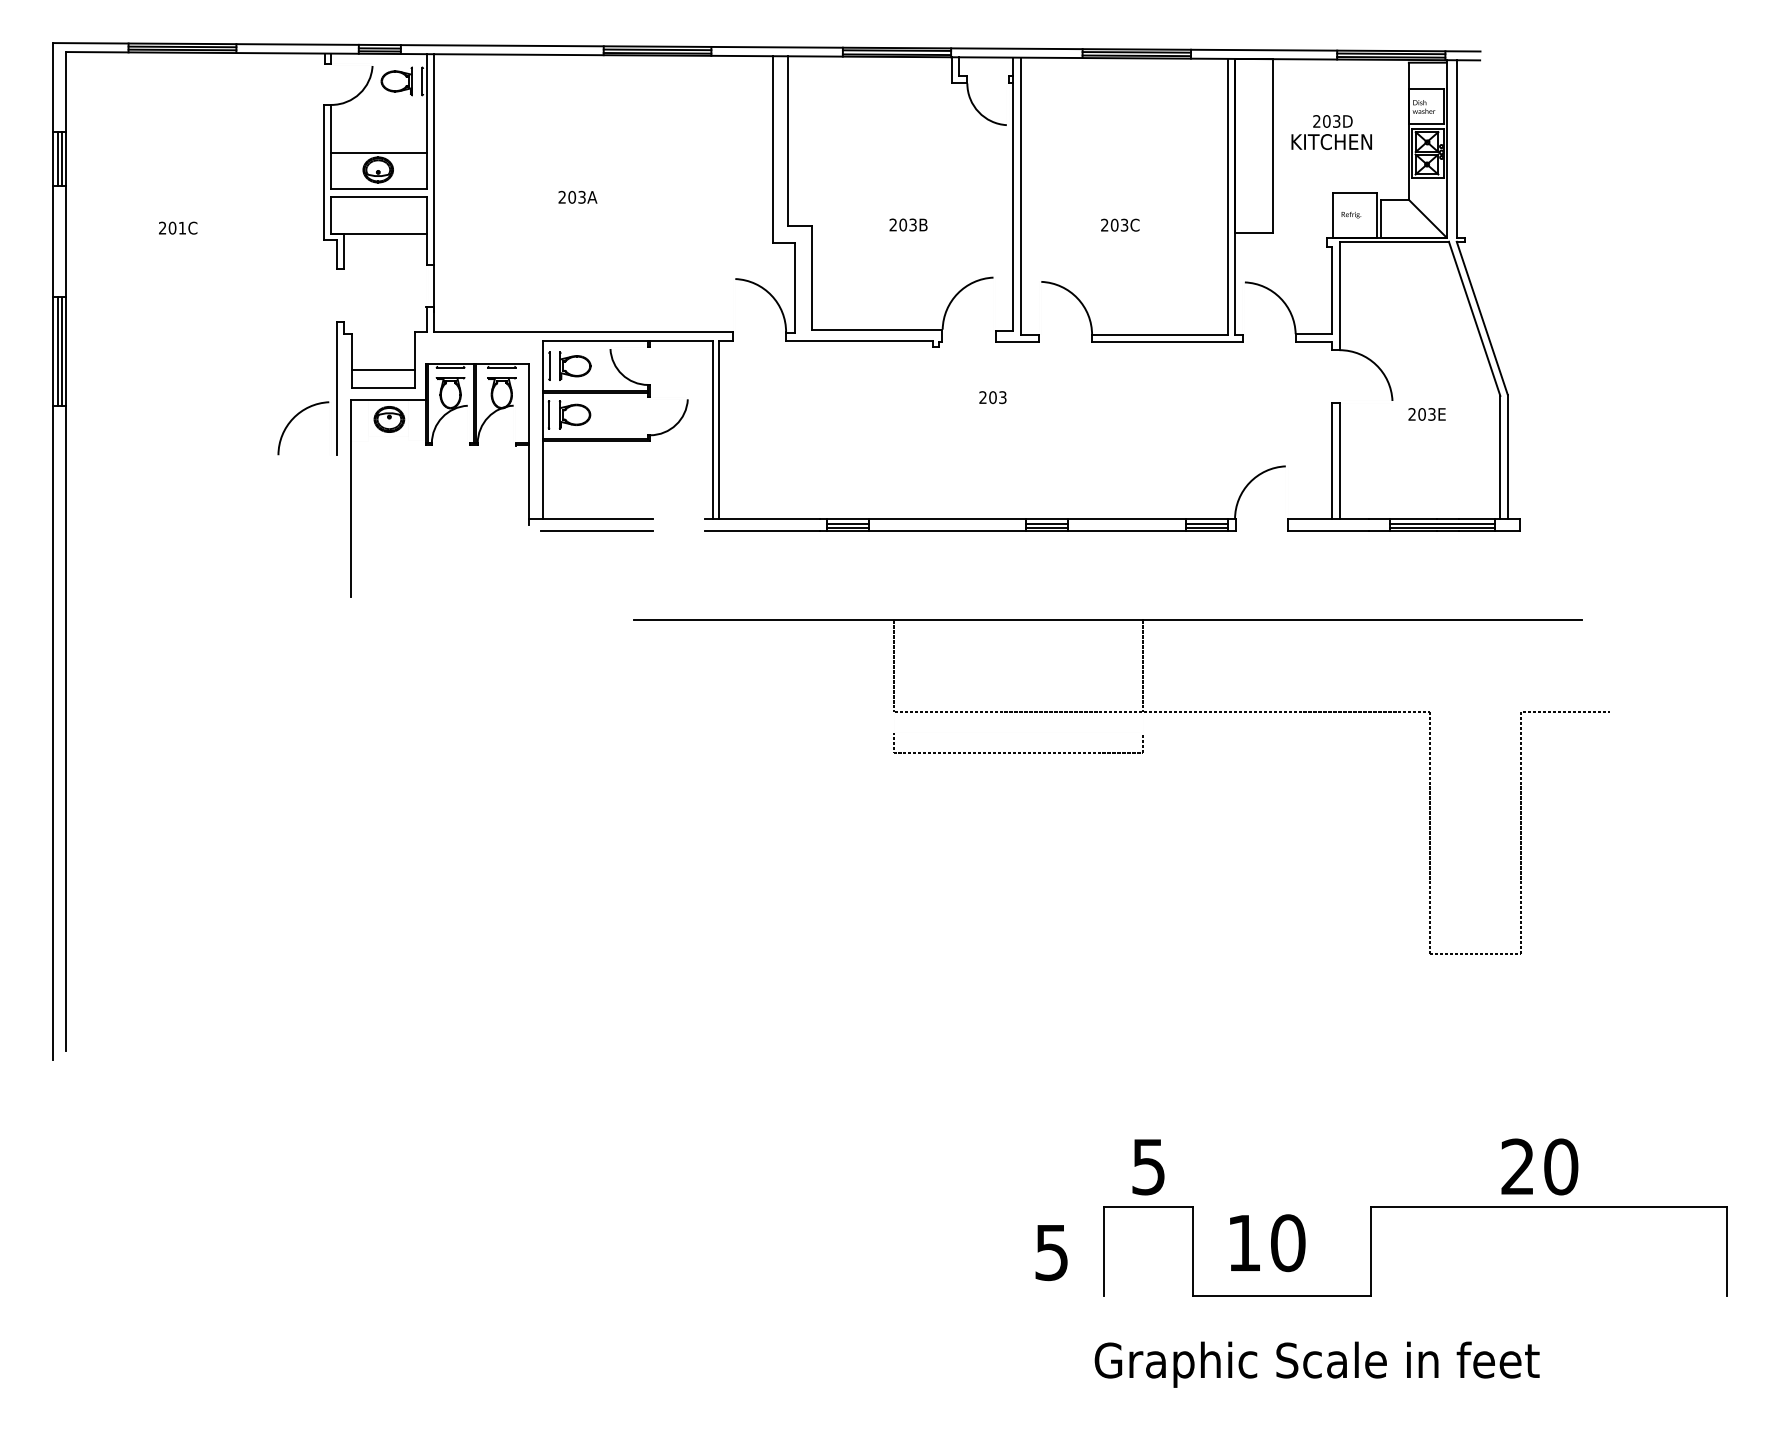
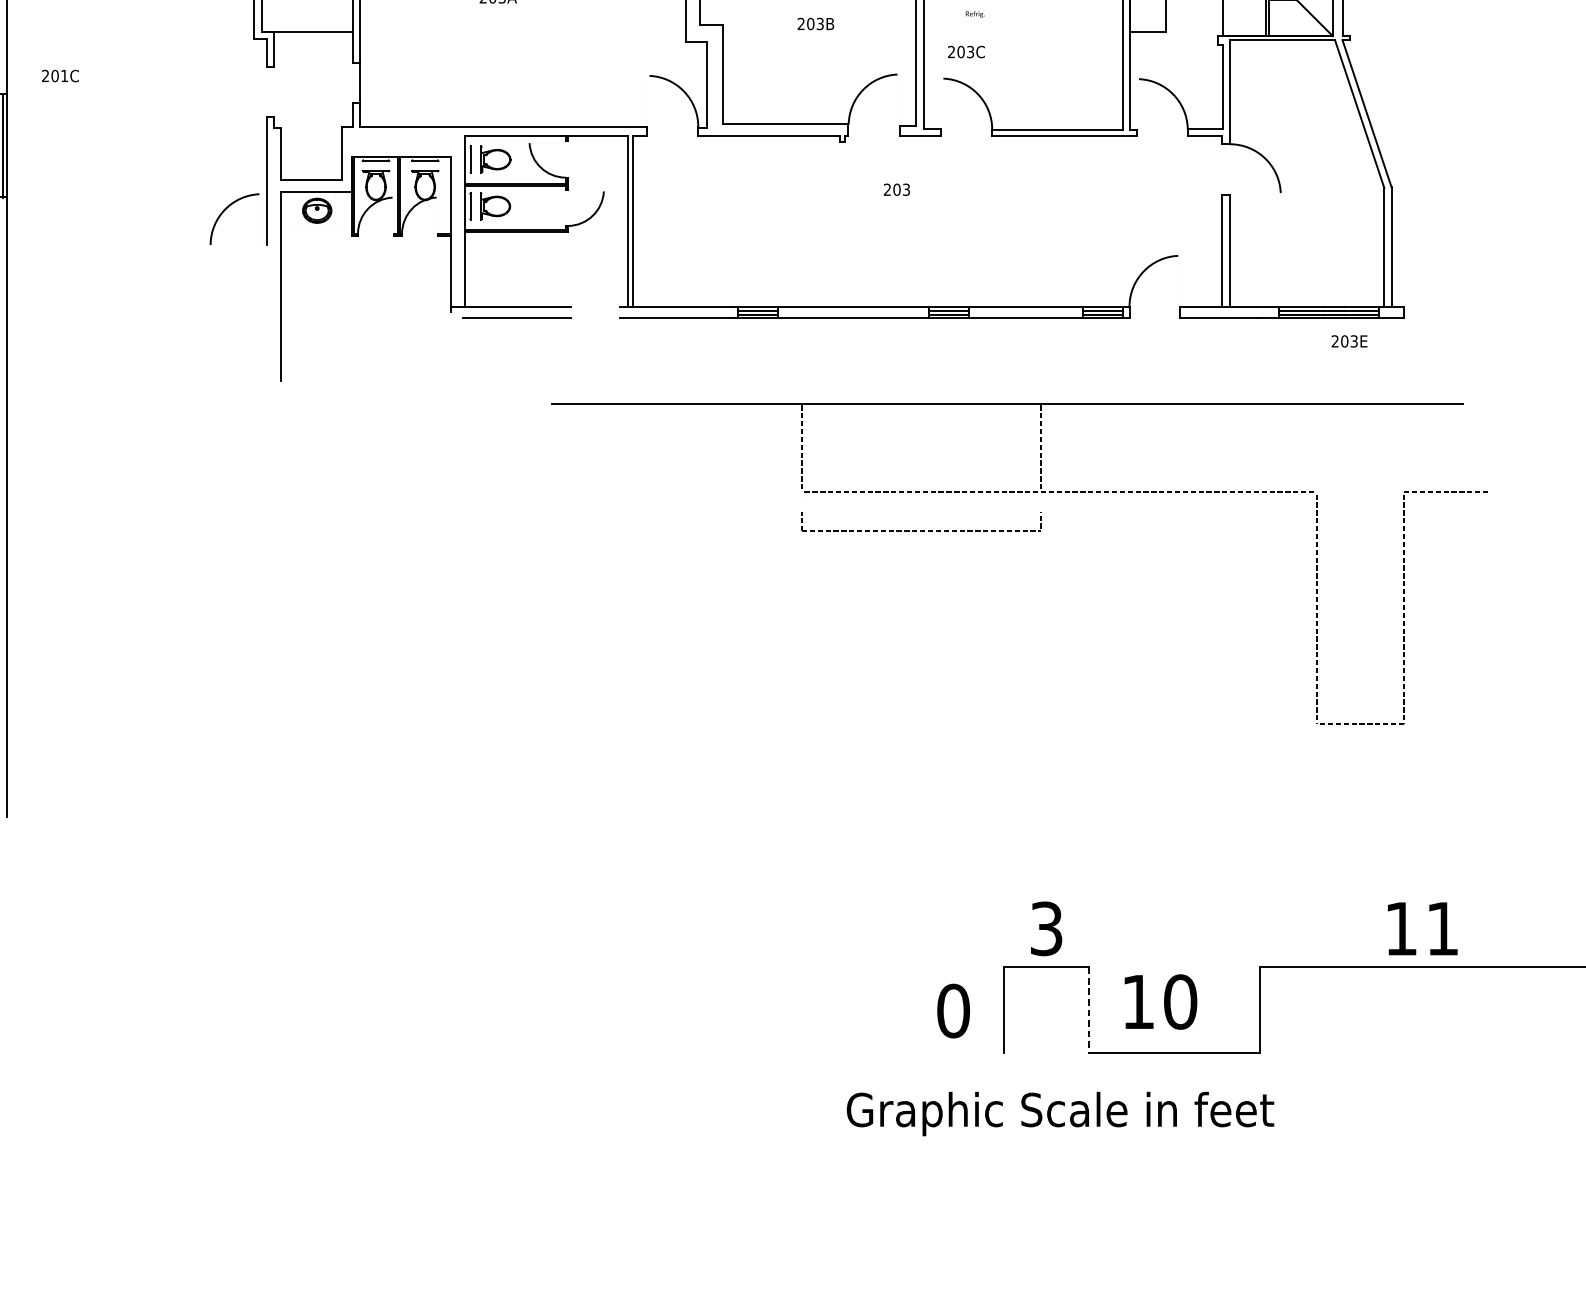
text: (1351, 215) -> (975, 14), moved
text: (1120, 224) -> (966, 51), moved
text: (178, 227) -> (60, 75), moved
line: (382, 369) -> (310, 162), removed
text: (1426, 414) -> (1348, 341), moved
text: (1148, 1166) -> (1046, 928), 5 -> 3
text: (1539, 1166) -> (1421, 928), 20 -> 11
line: (1193, 1251) -> (1089, 1010), solid -> dashed
text: (1051, 1252) -> (953, 1011), 5 -> 0
text: (1316, 1364) -> (1059, 1113), moved

